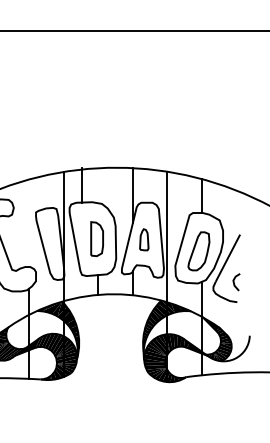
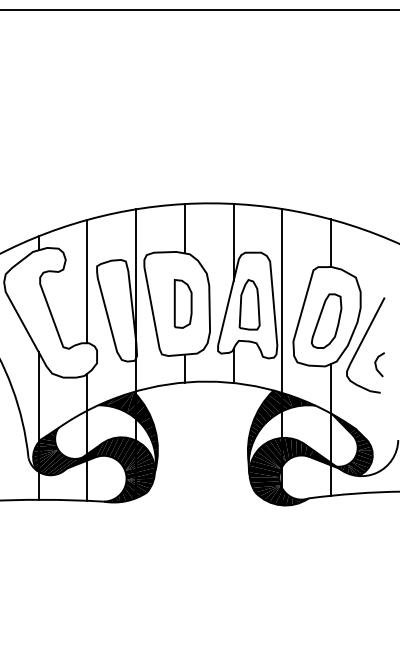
line: (81, 185) -> (184, 228), moved
line: (29, 223) -> (87, 281), added
part: (144, 239) -> (249, 304), size x1.67

